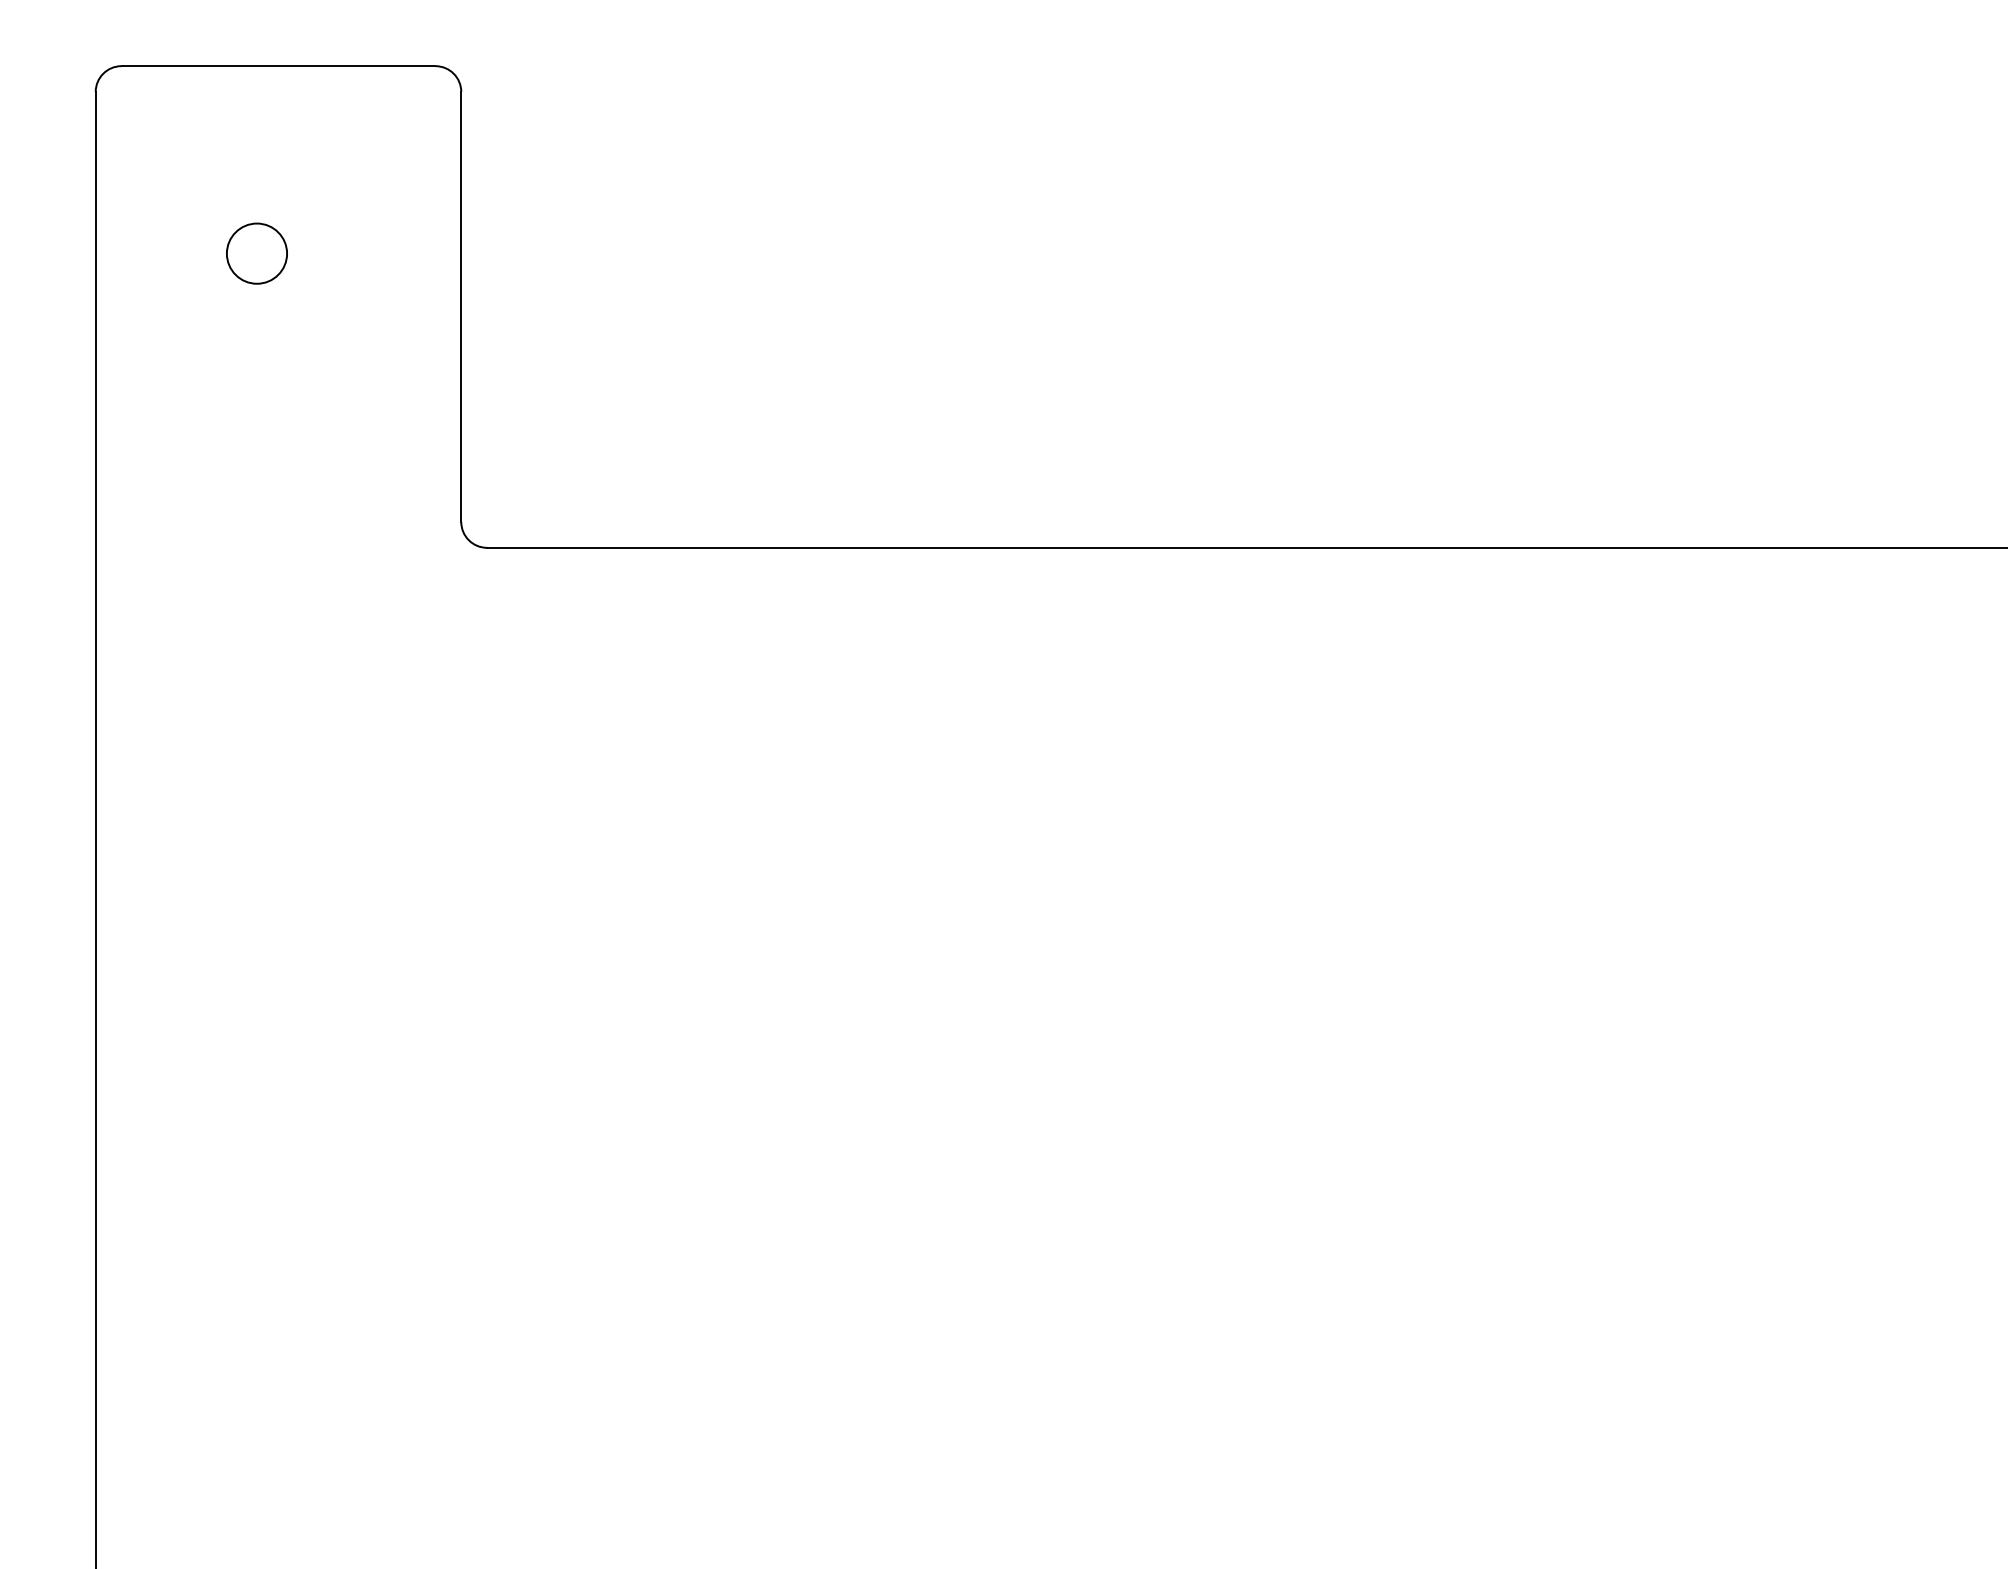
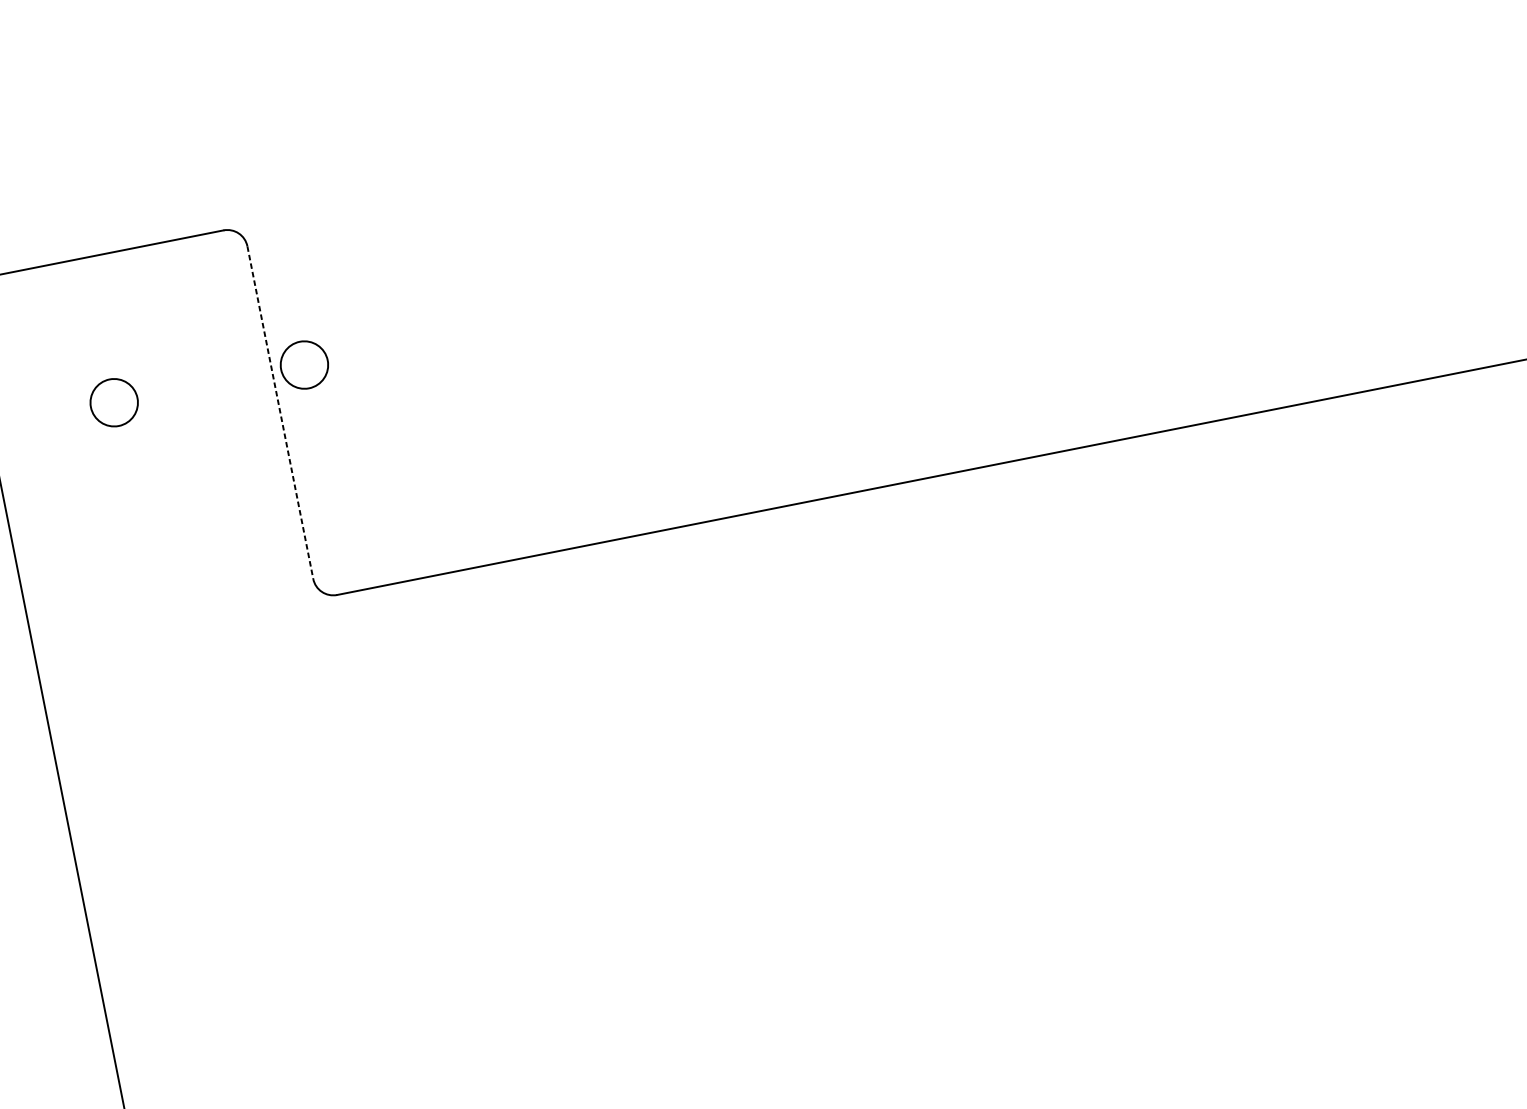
circle: (502, 253) -> (304, 365), added
line: (461, 307) -> (280, 413), solid -> dashed

